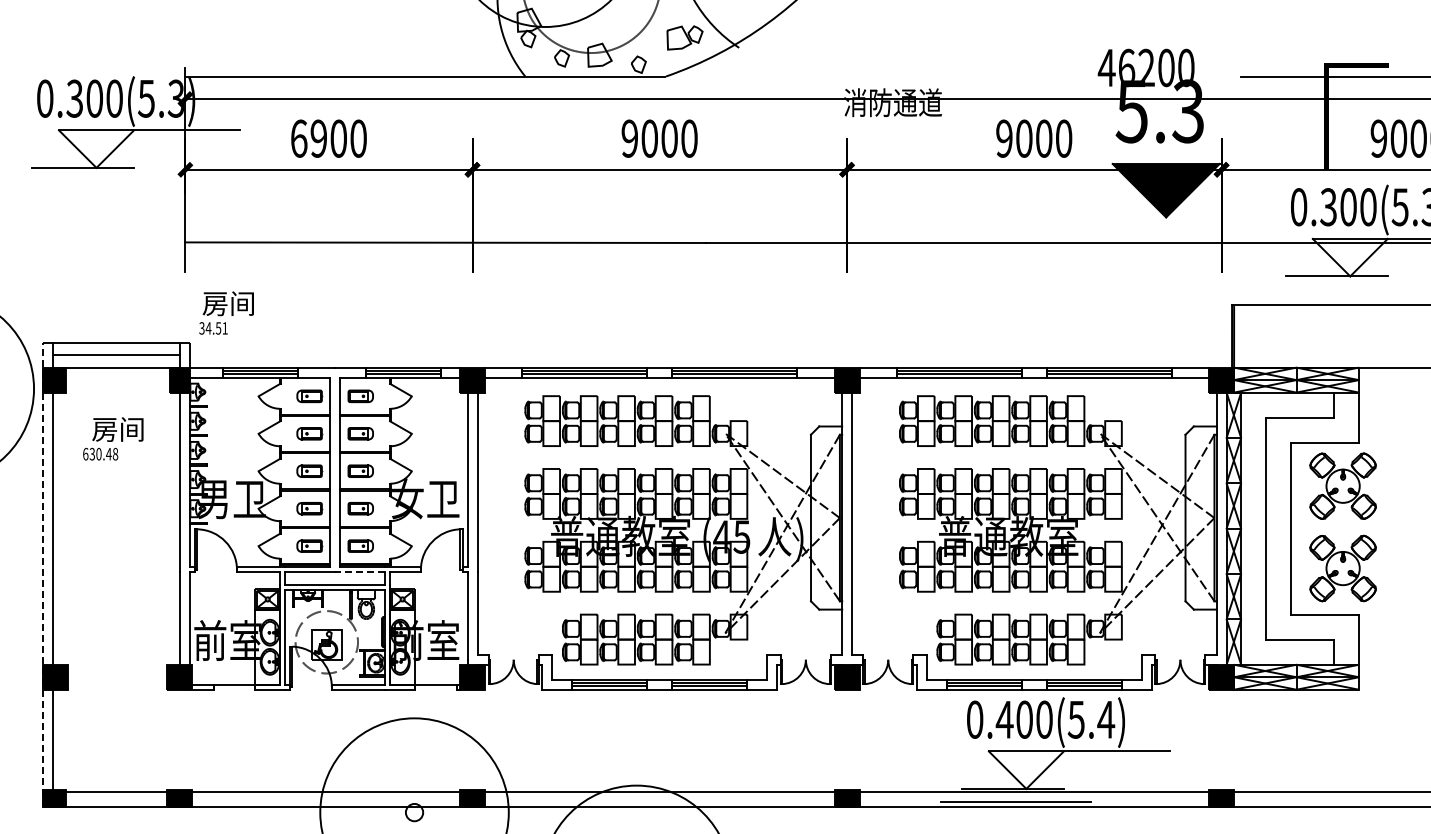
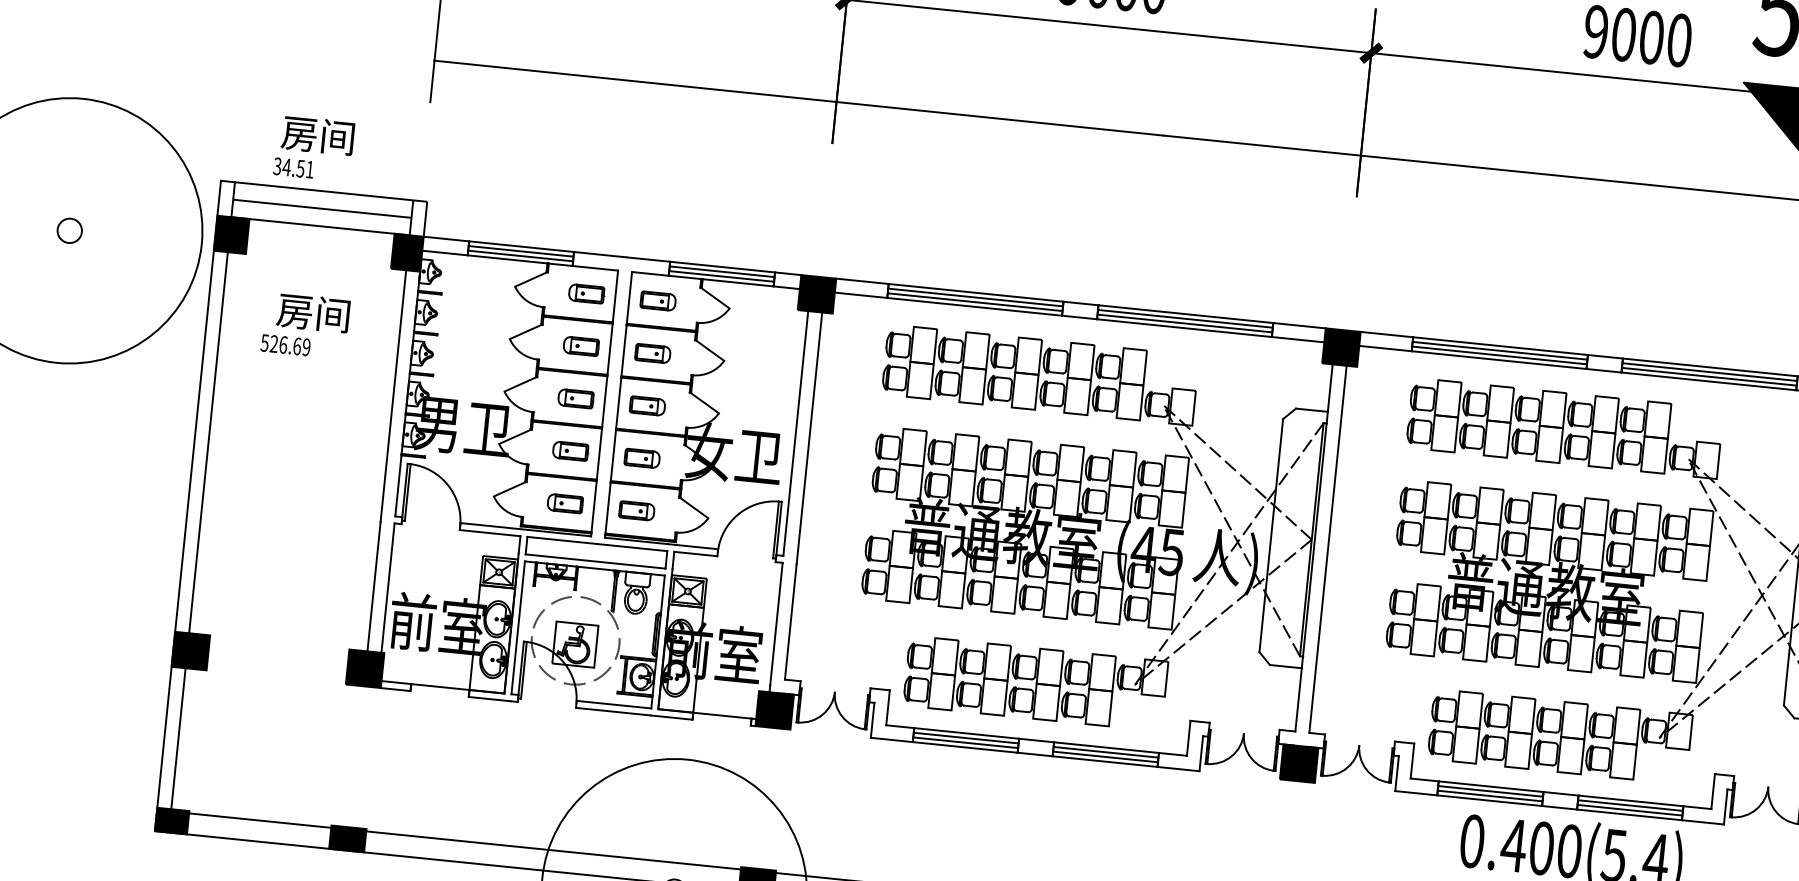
text: (226, 312) -> (314, 147), moved
text: (100, 453) -> (285, 344), 630.48 -> 526.69
line: (360, 572) -> (632, 547), dashed -> solid
line: (43, 574) -> (188, 505), dashed -> solid

